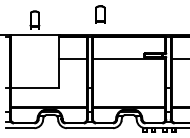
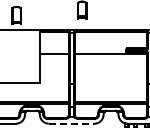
line: (90, 128) -> (72, 123), solid -> dashed

